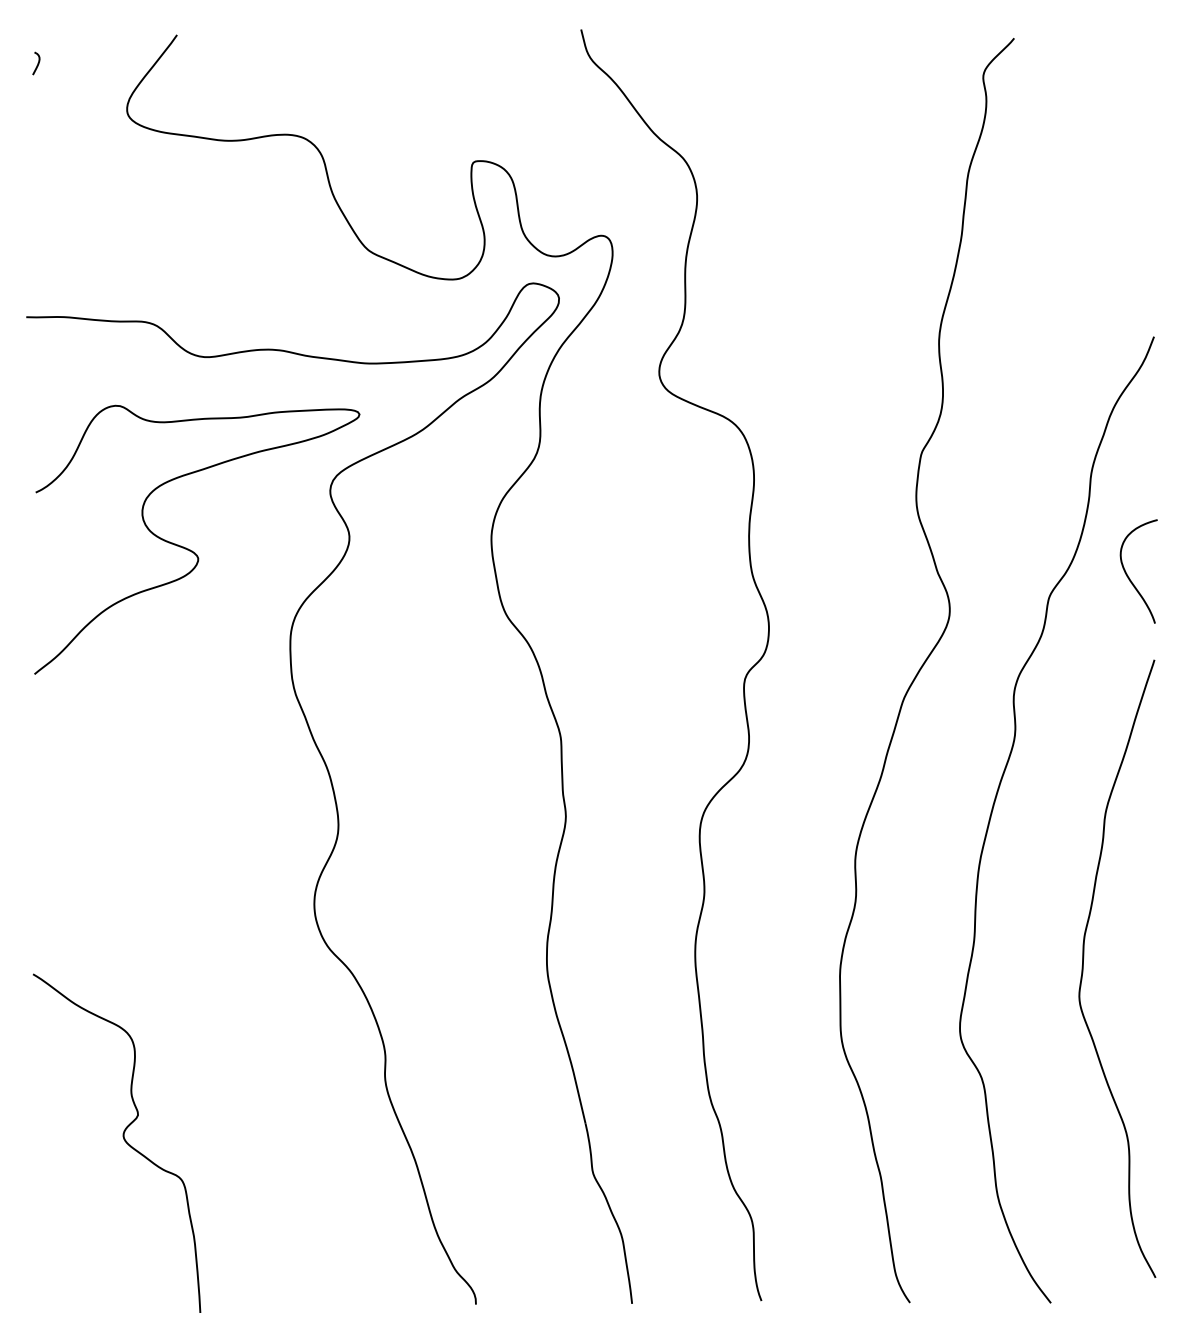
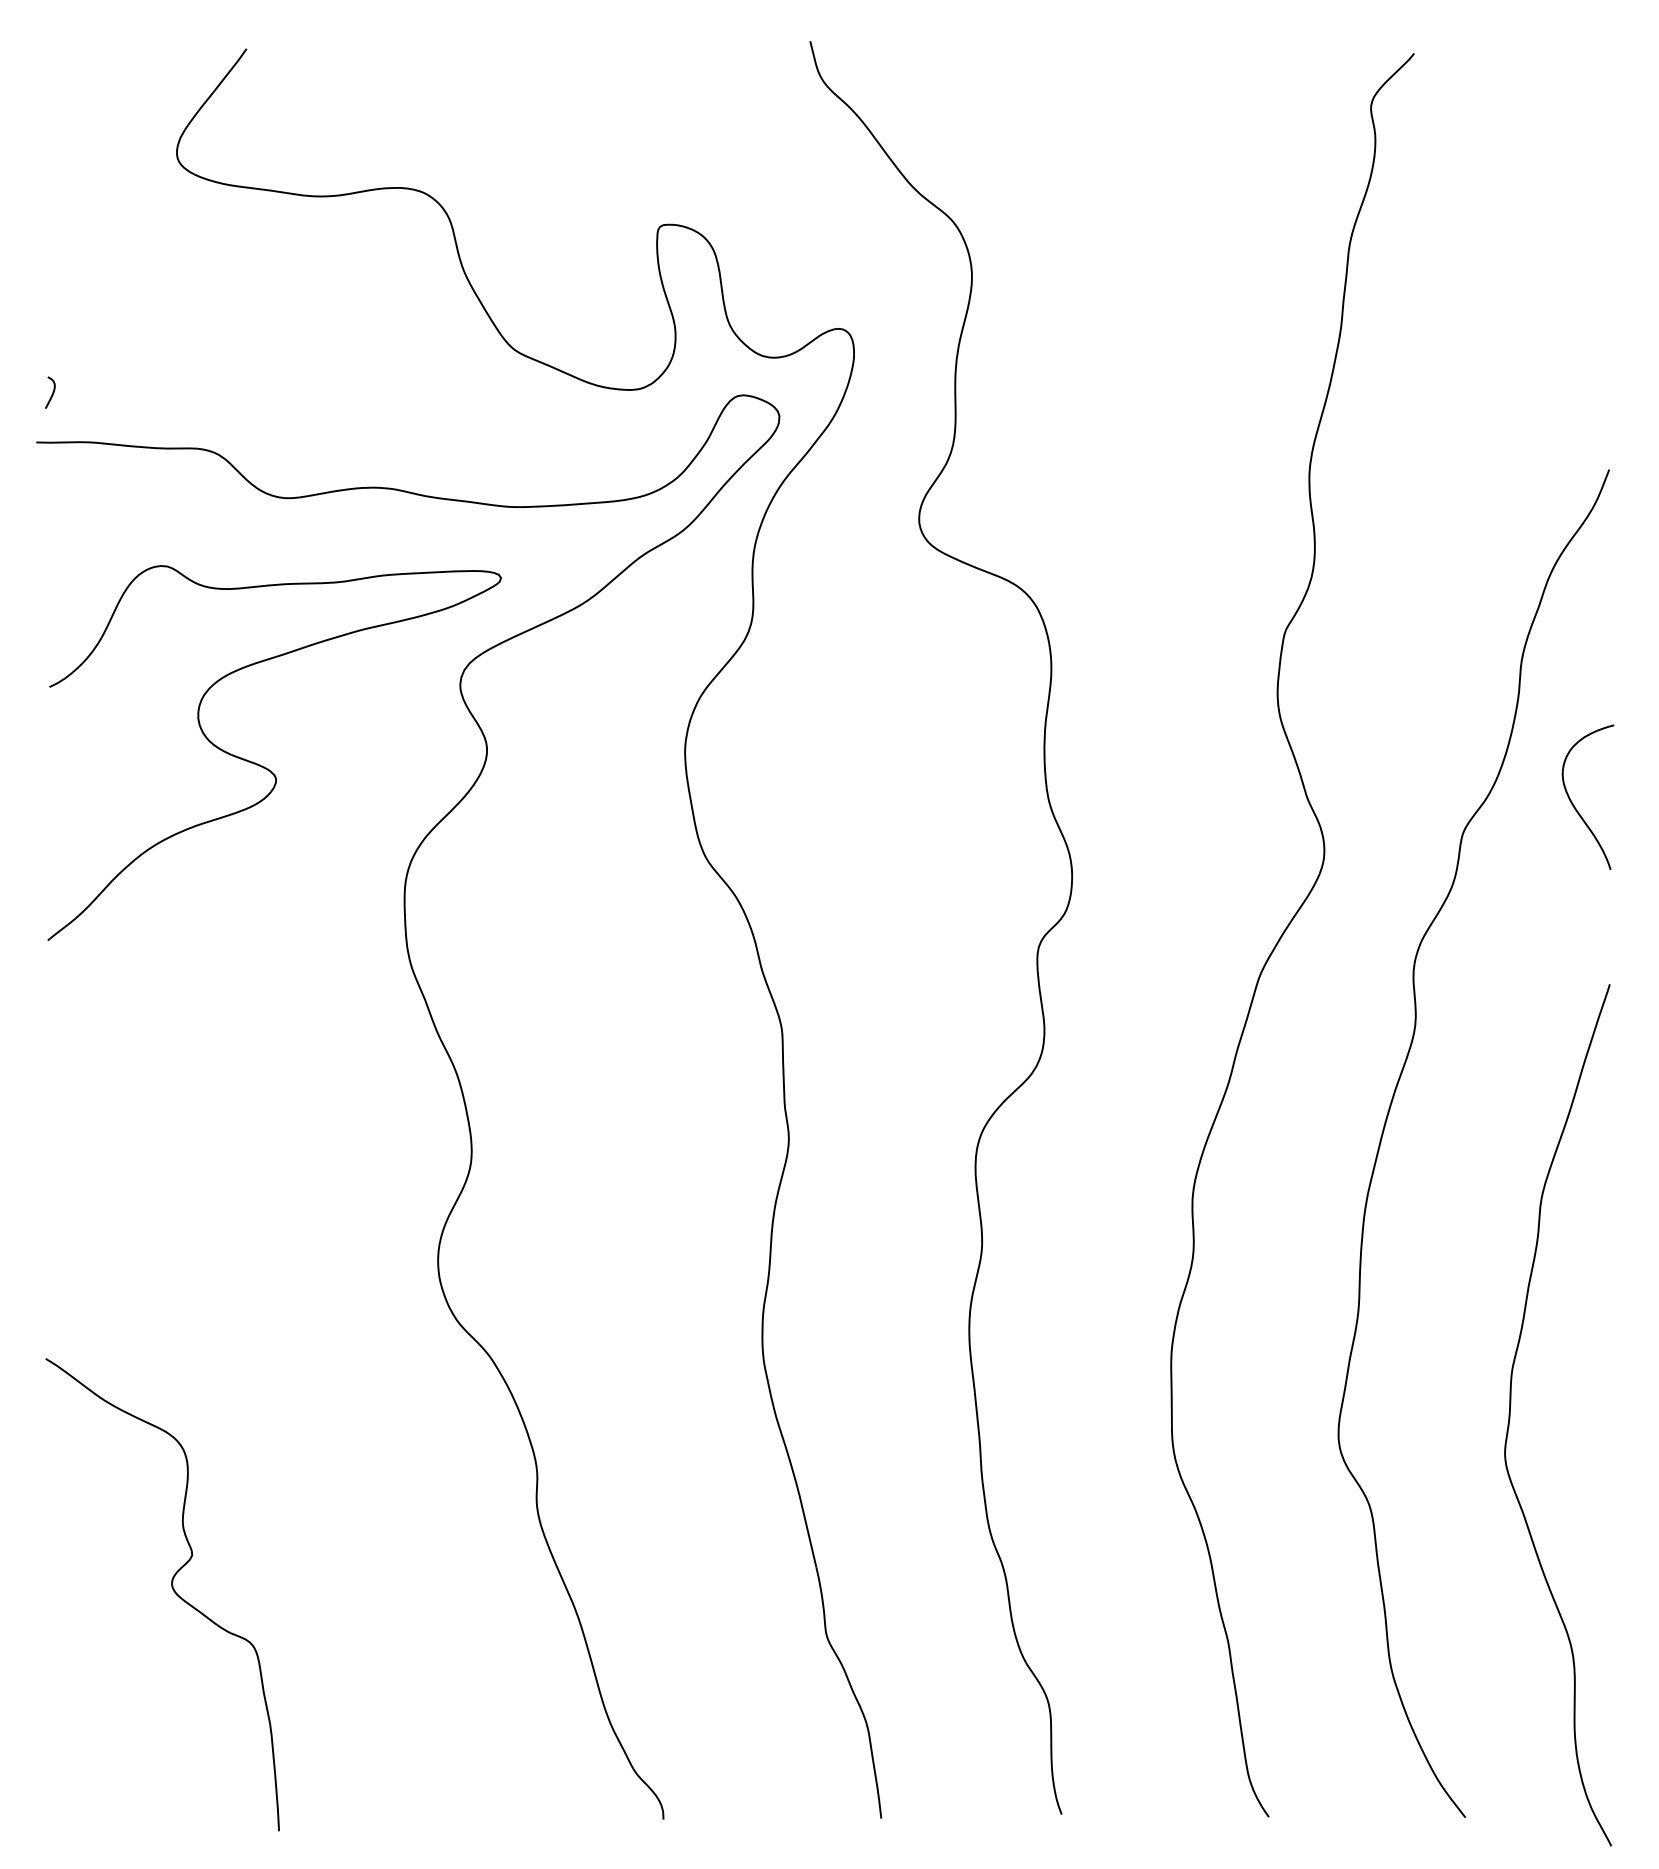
curve: (37, 63) -> (52, 392), moved
curve: (1083, 968) -> (1510, 1415), moved

